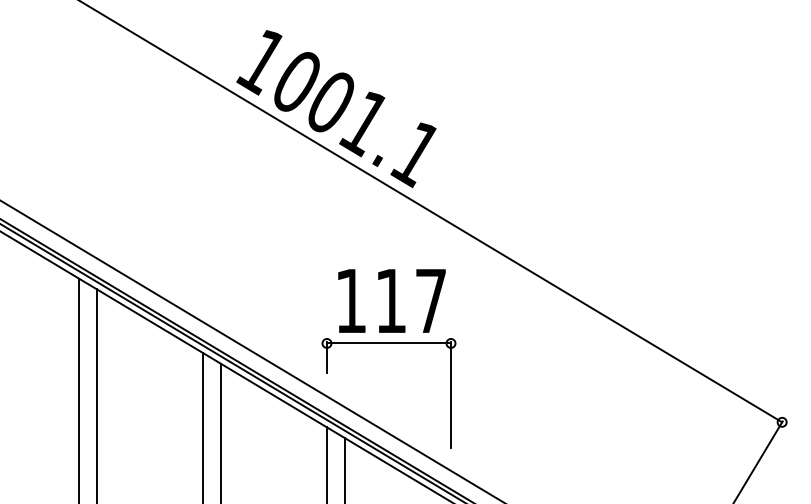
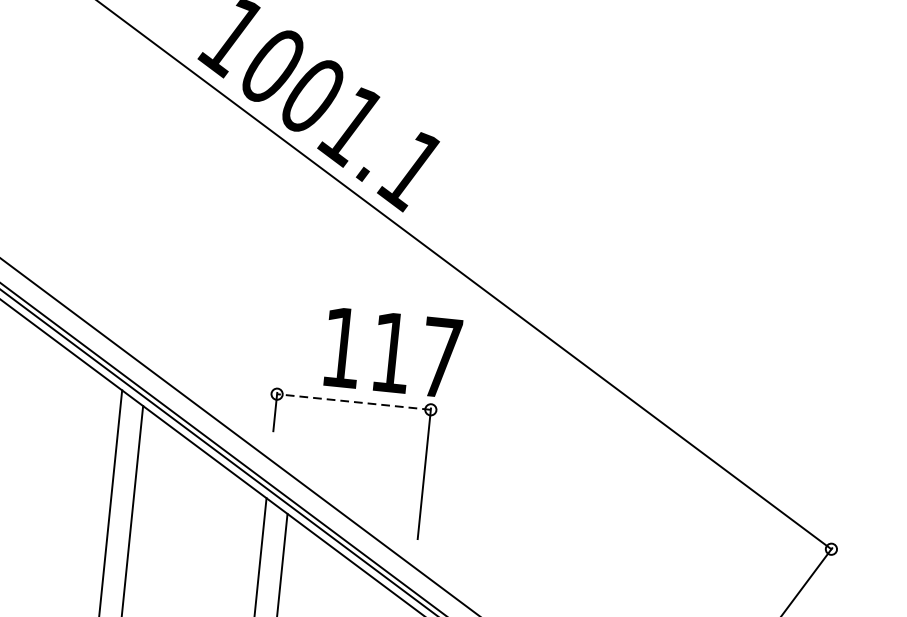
text: (391, 300) -> (392, 352), moved
line: (388, 343) -> (353, 401), solid -> dashed

